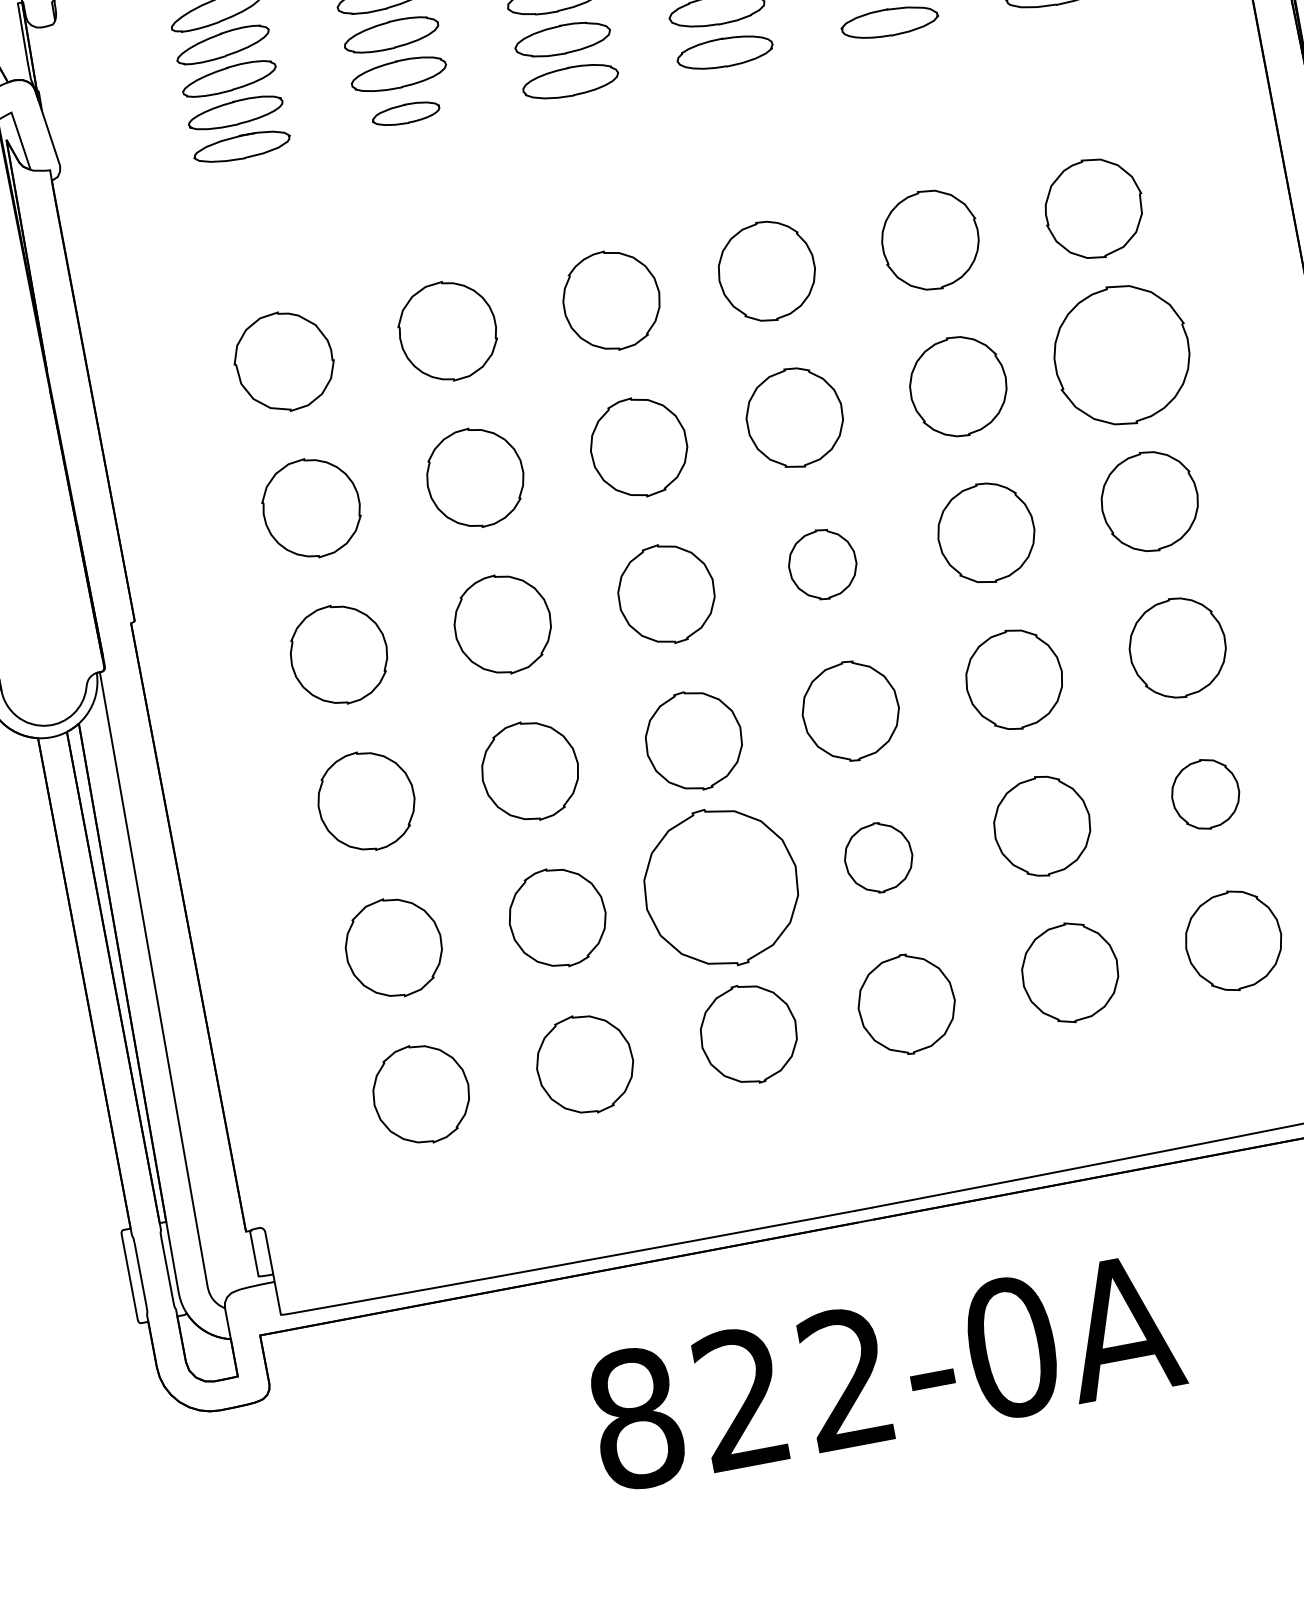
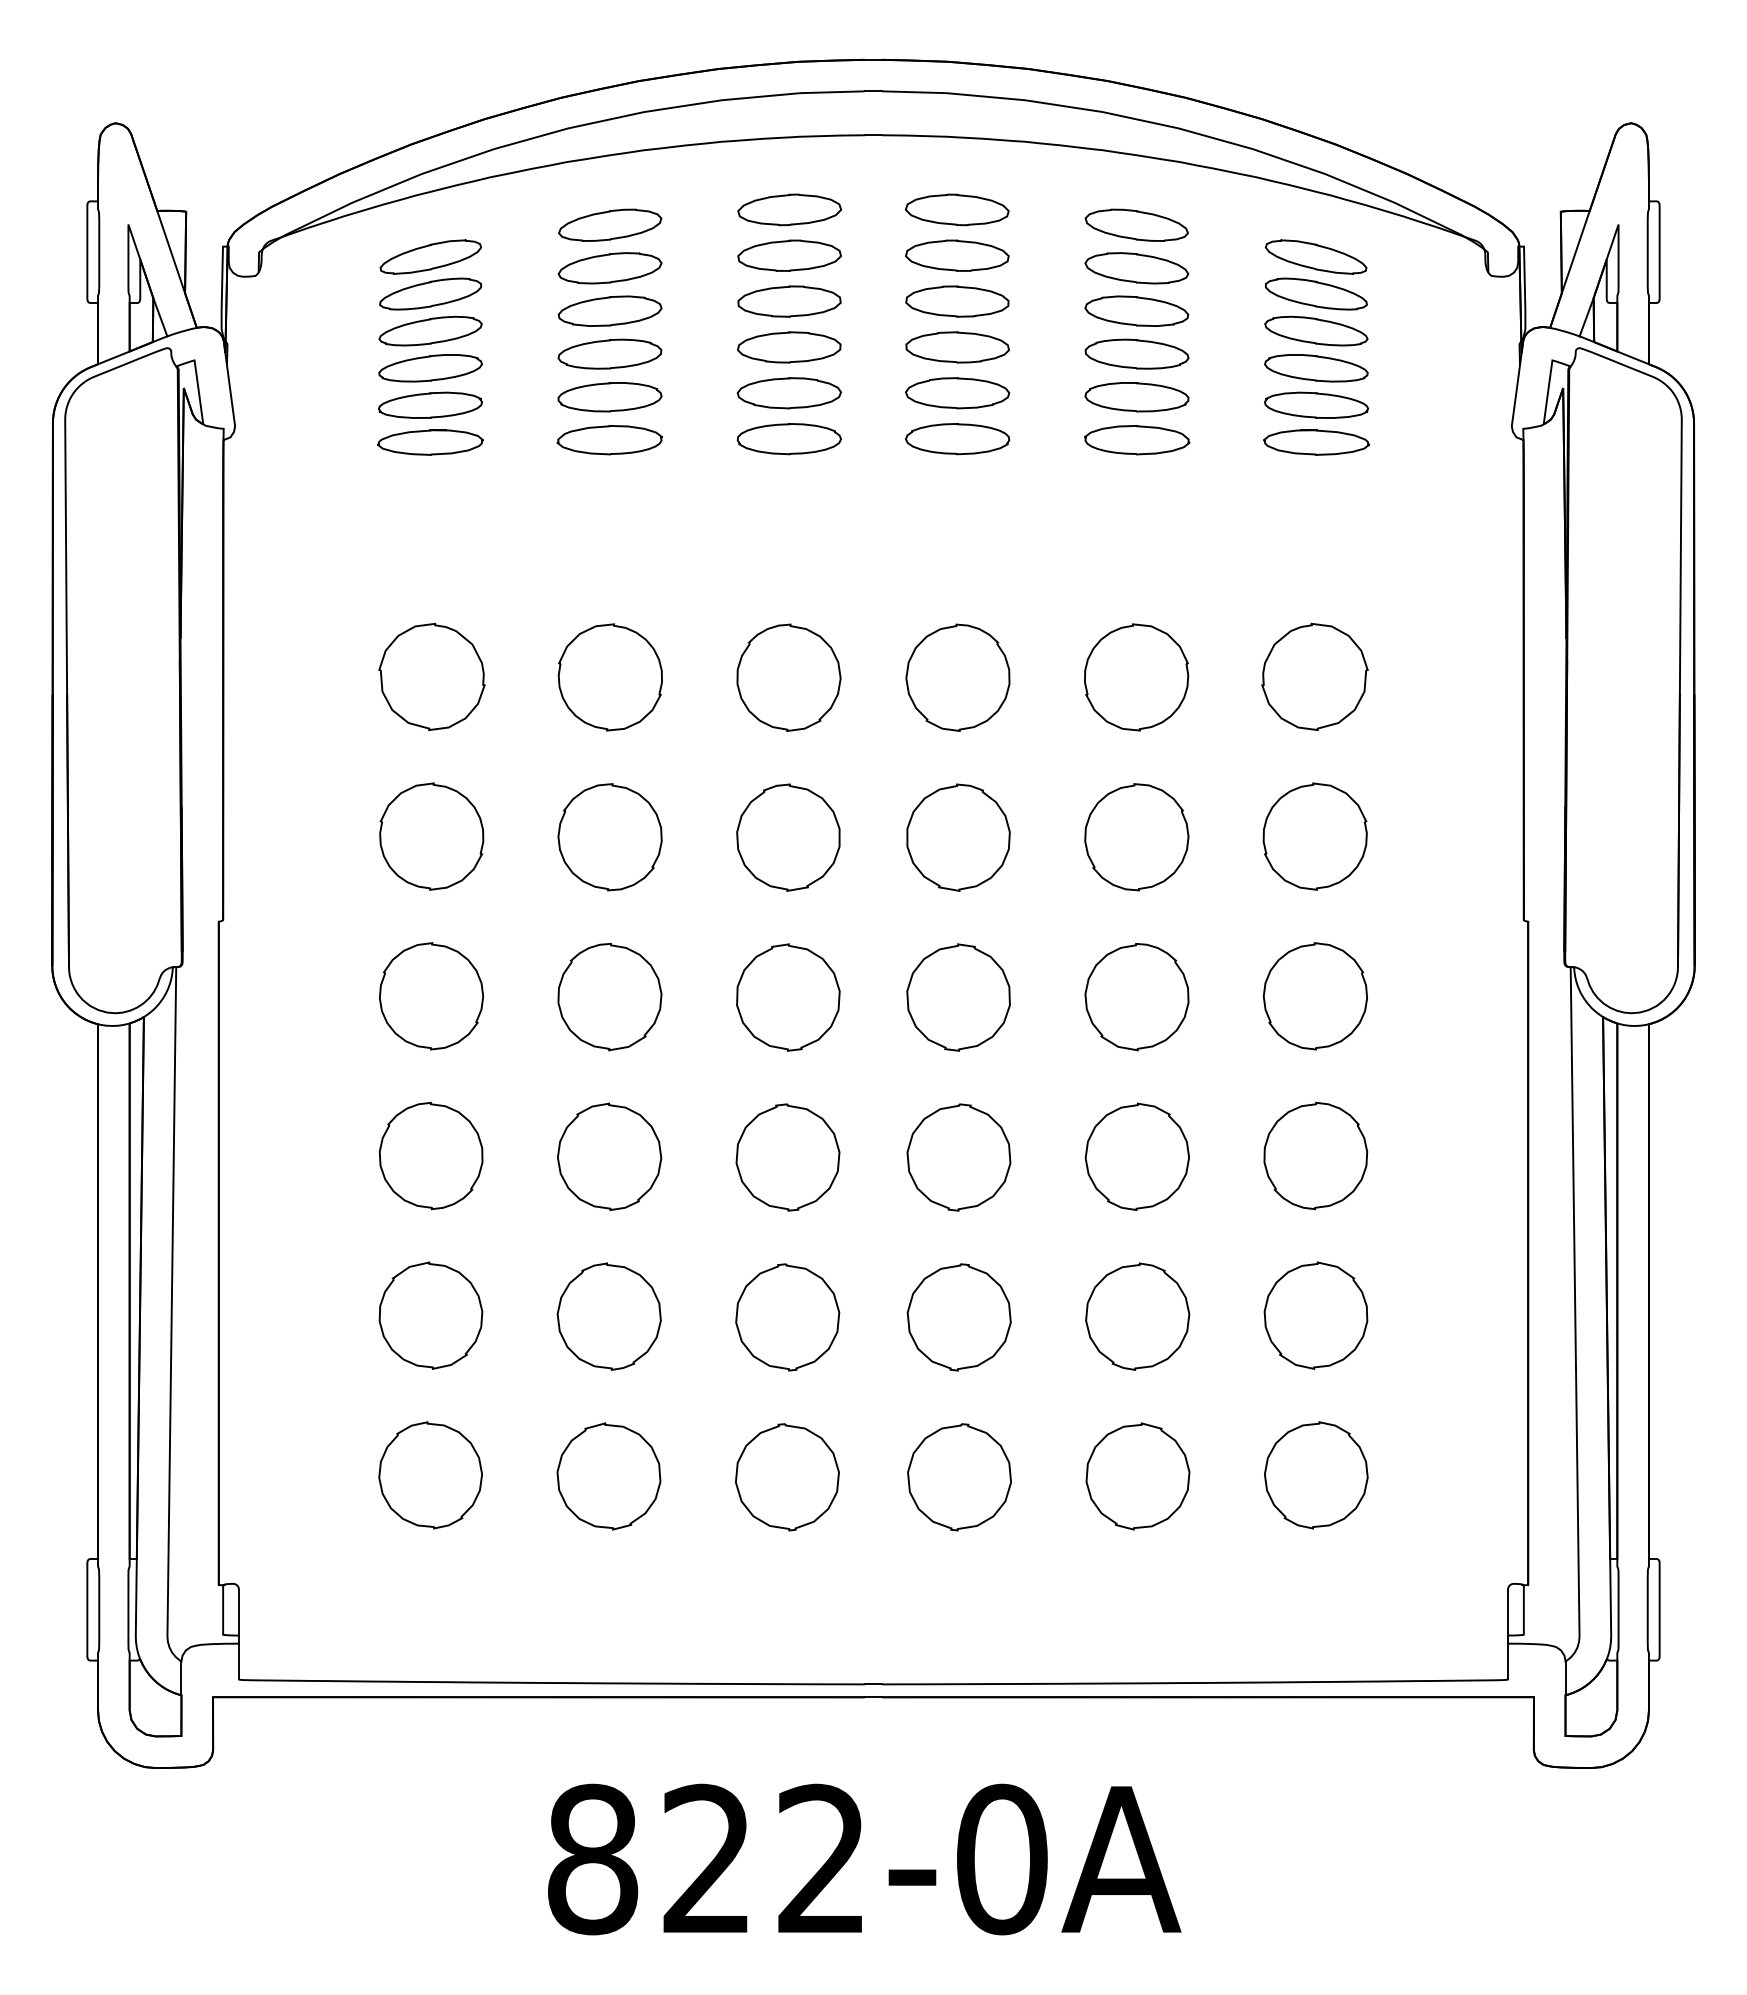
part: (405, 114) -> (609, 440), size x1.43
part: (1121, 355) -> (1314, 836), size x0.71
part: (822, 564) -> (958, 997), size x1.43
part: (1205, 794) -> (1315, 1315), size x1.43
part: (878, 858) -> (958, 1317), size x1.43
part: (721, 887) -> (787, 1317), size x0.62

